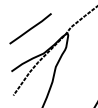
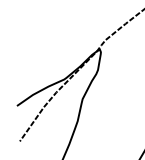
line: (30, 28) -> (45, 42), removed

